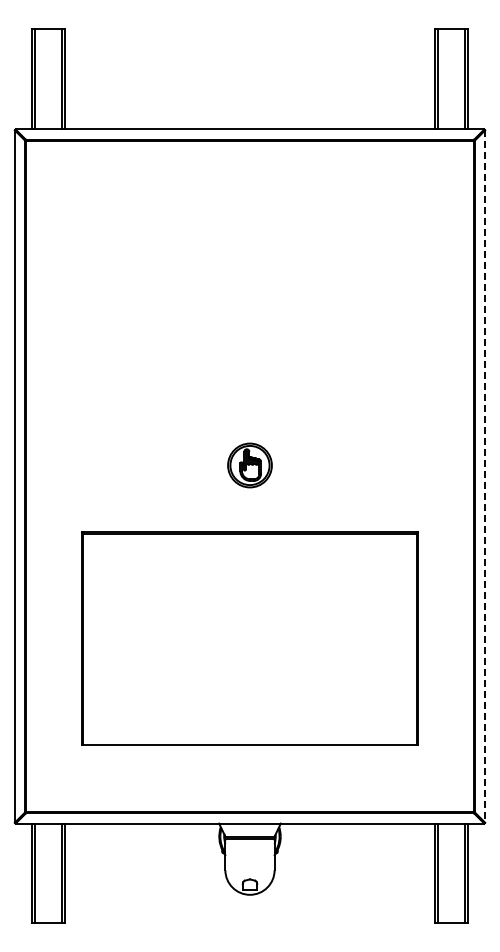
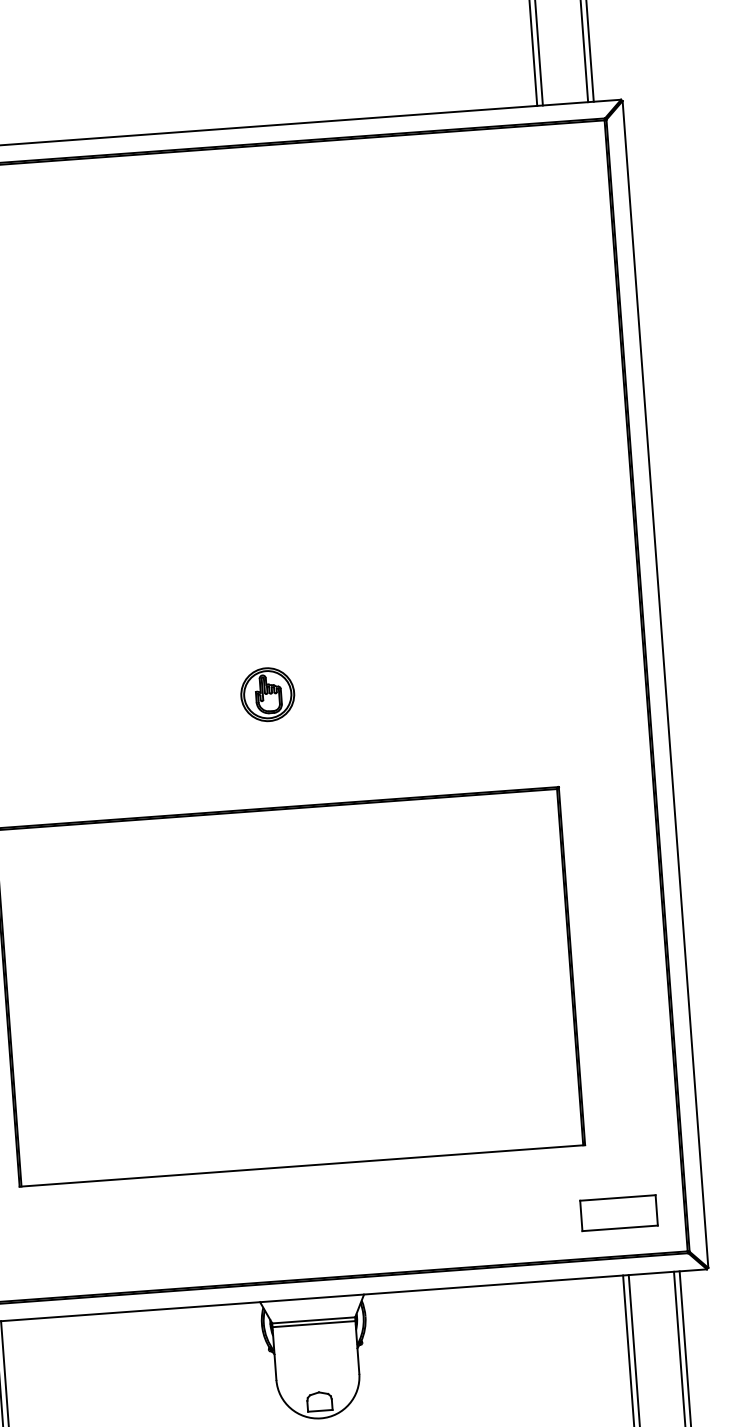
part: (249, 464) -> (266, 693), size x0.71
line: (485, 477) -> (666, 686), dashed -> solid
part: (434, 786) -> (618, 1213), added

